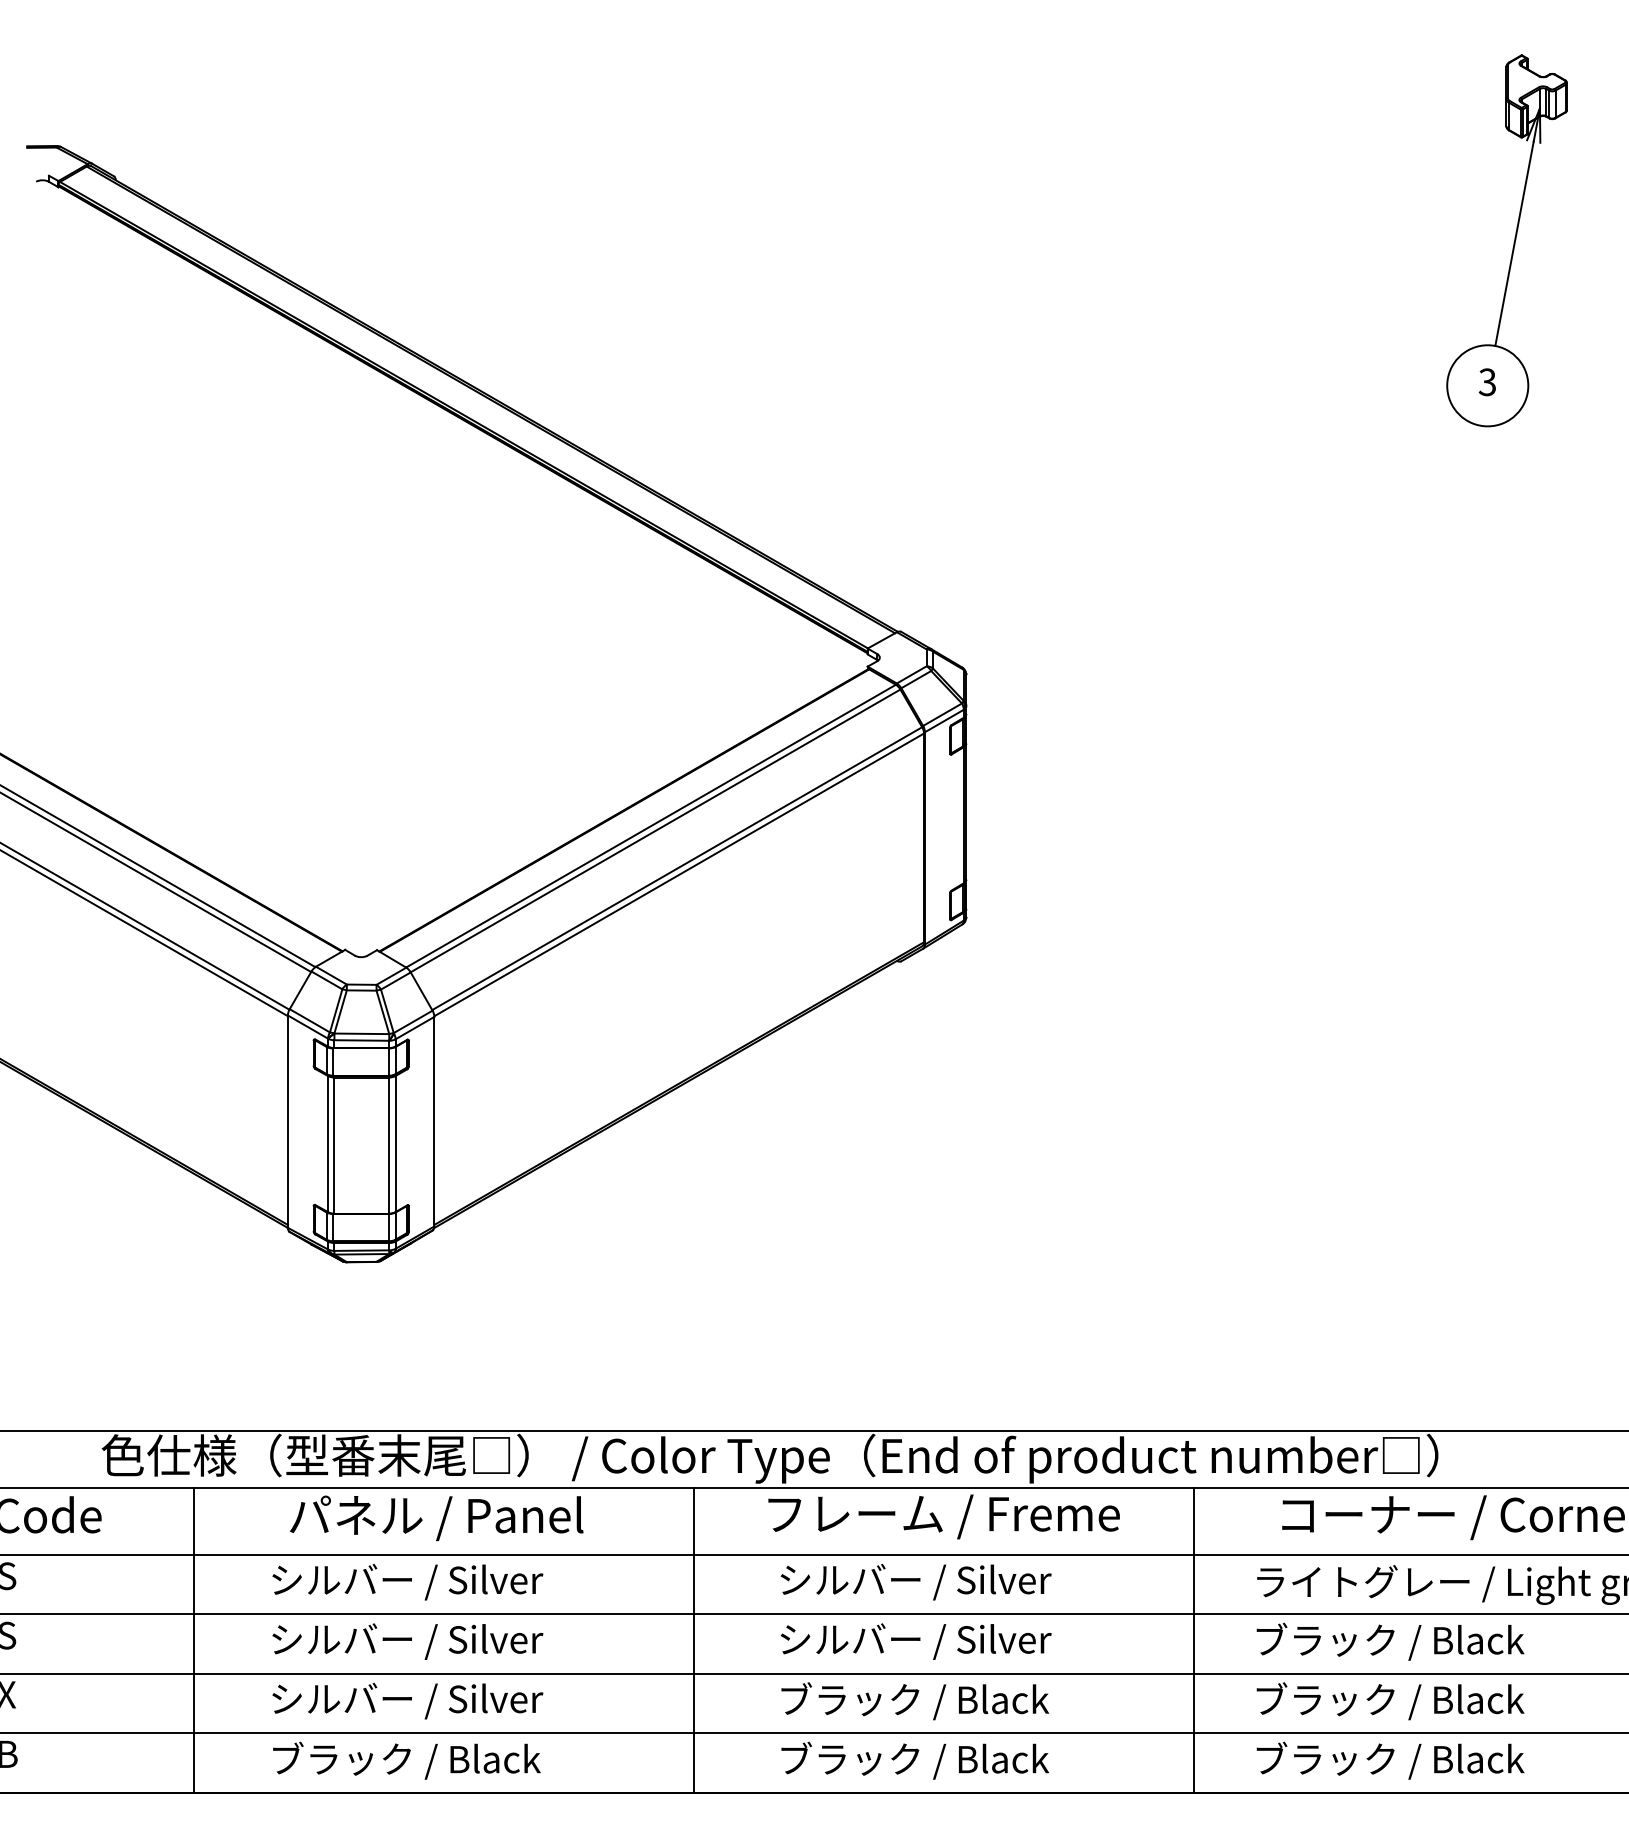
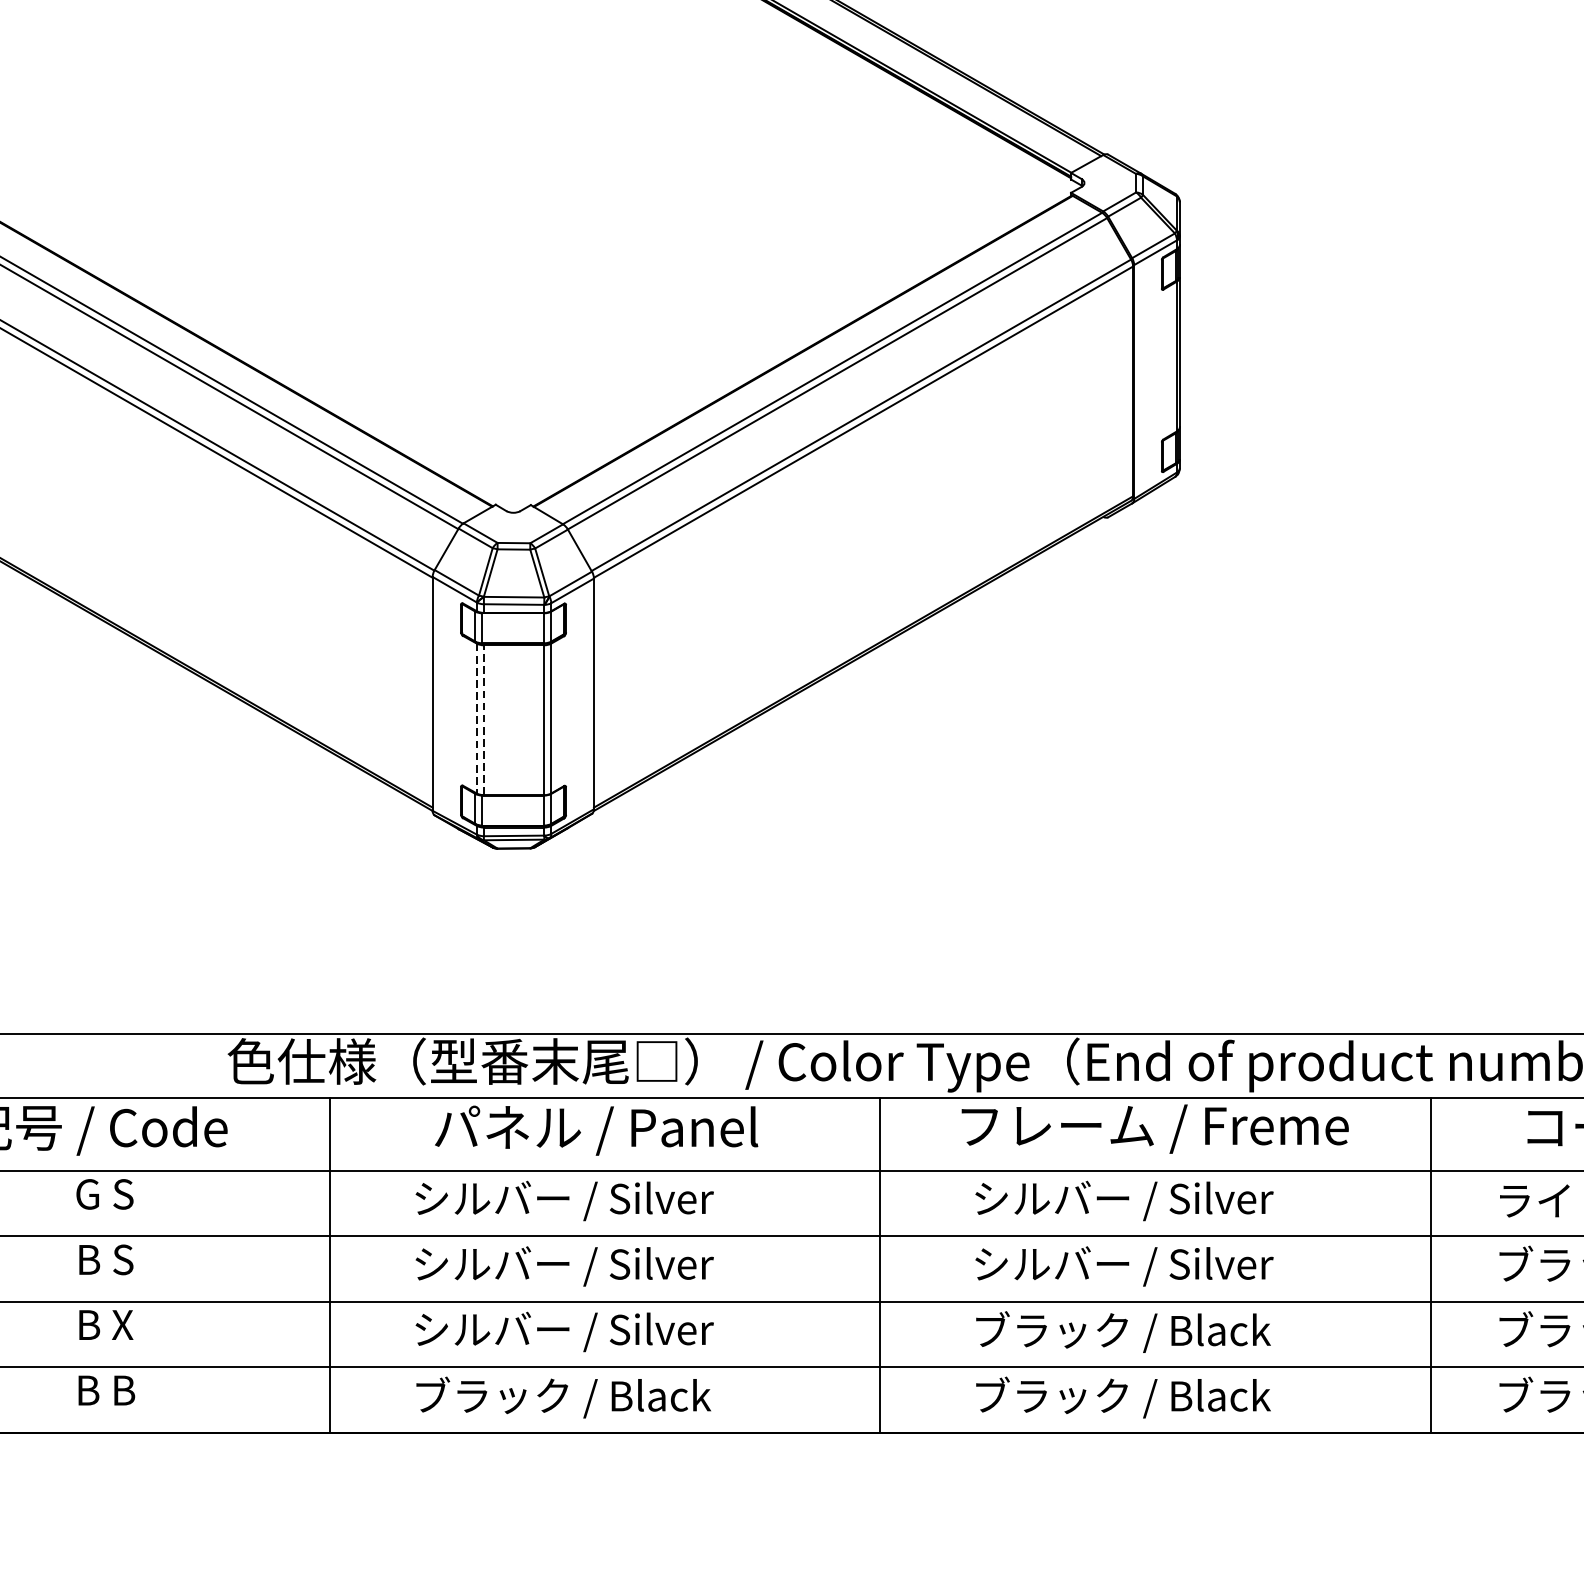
line: (328, 1144) -> (477, 719), solid -> dashed
line: (334, 1145) -> (484, 720), solid -> dashed

